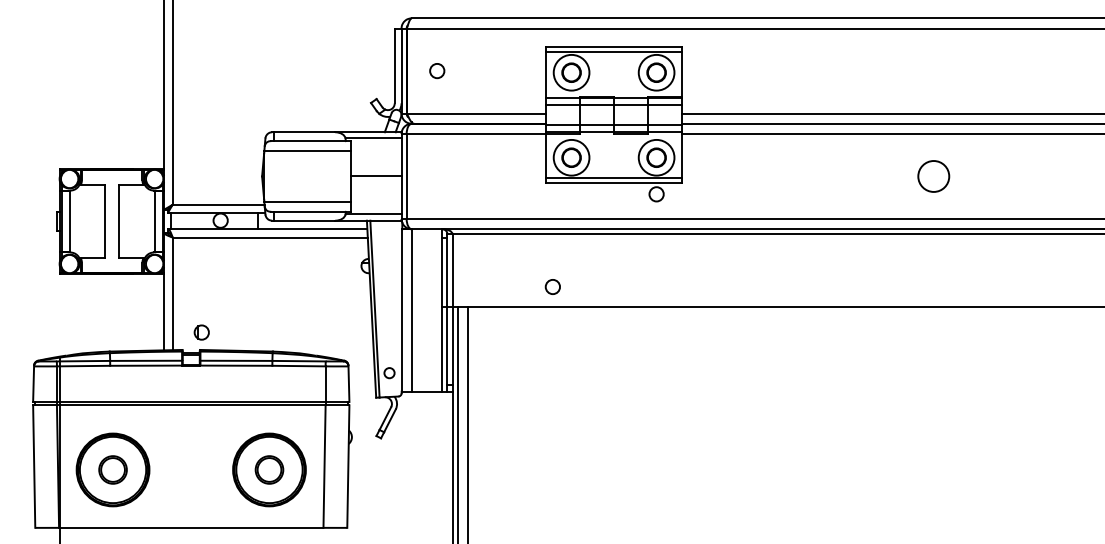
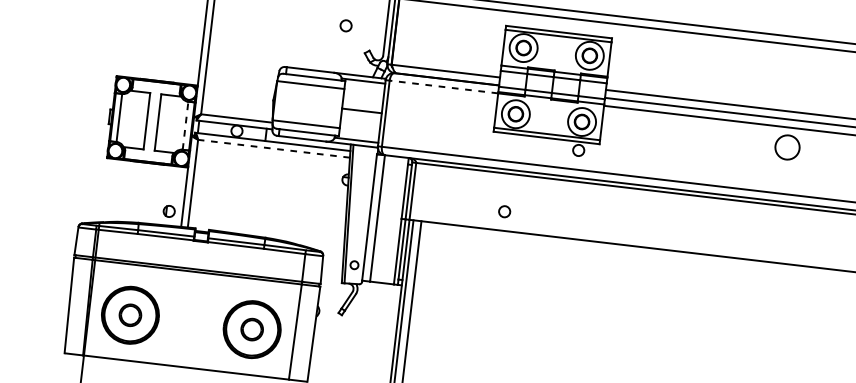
circle: (437, 71) -> (346, 26), moved
line: (476, 133) -> (444, 86), solid -> dashed
circle: (933, 176) -> (787, 147), moved
line: (154, 221) -> (185, 125), solid -> dashed
line: (270, 237) -> (274, 148), solid -> dashed
circle: (552, 286) -> (504, 211), moved
part: (201, 332) -> (169, 211), moved

